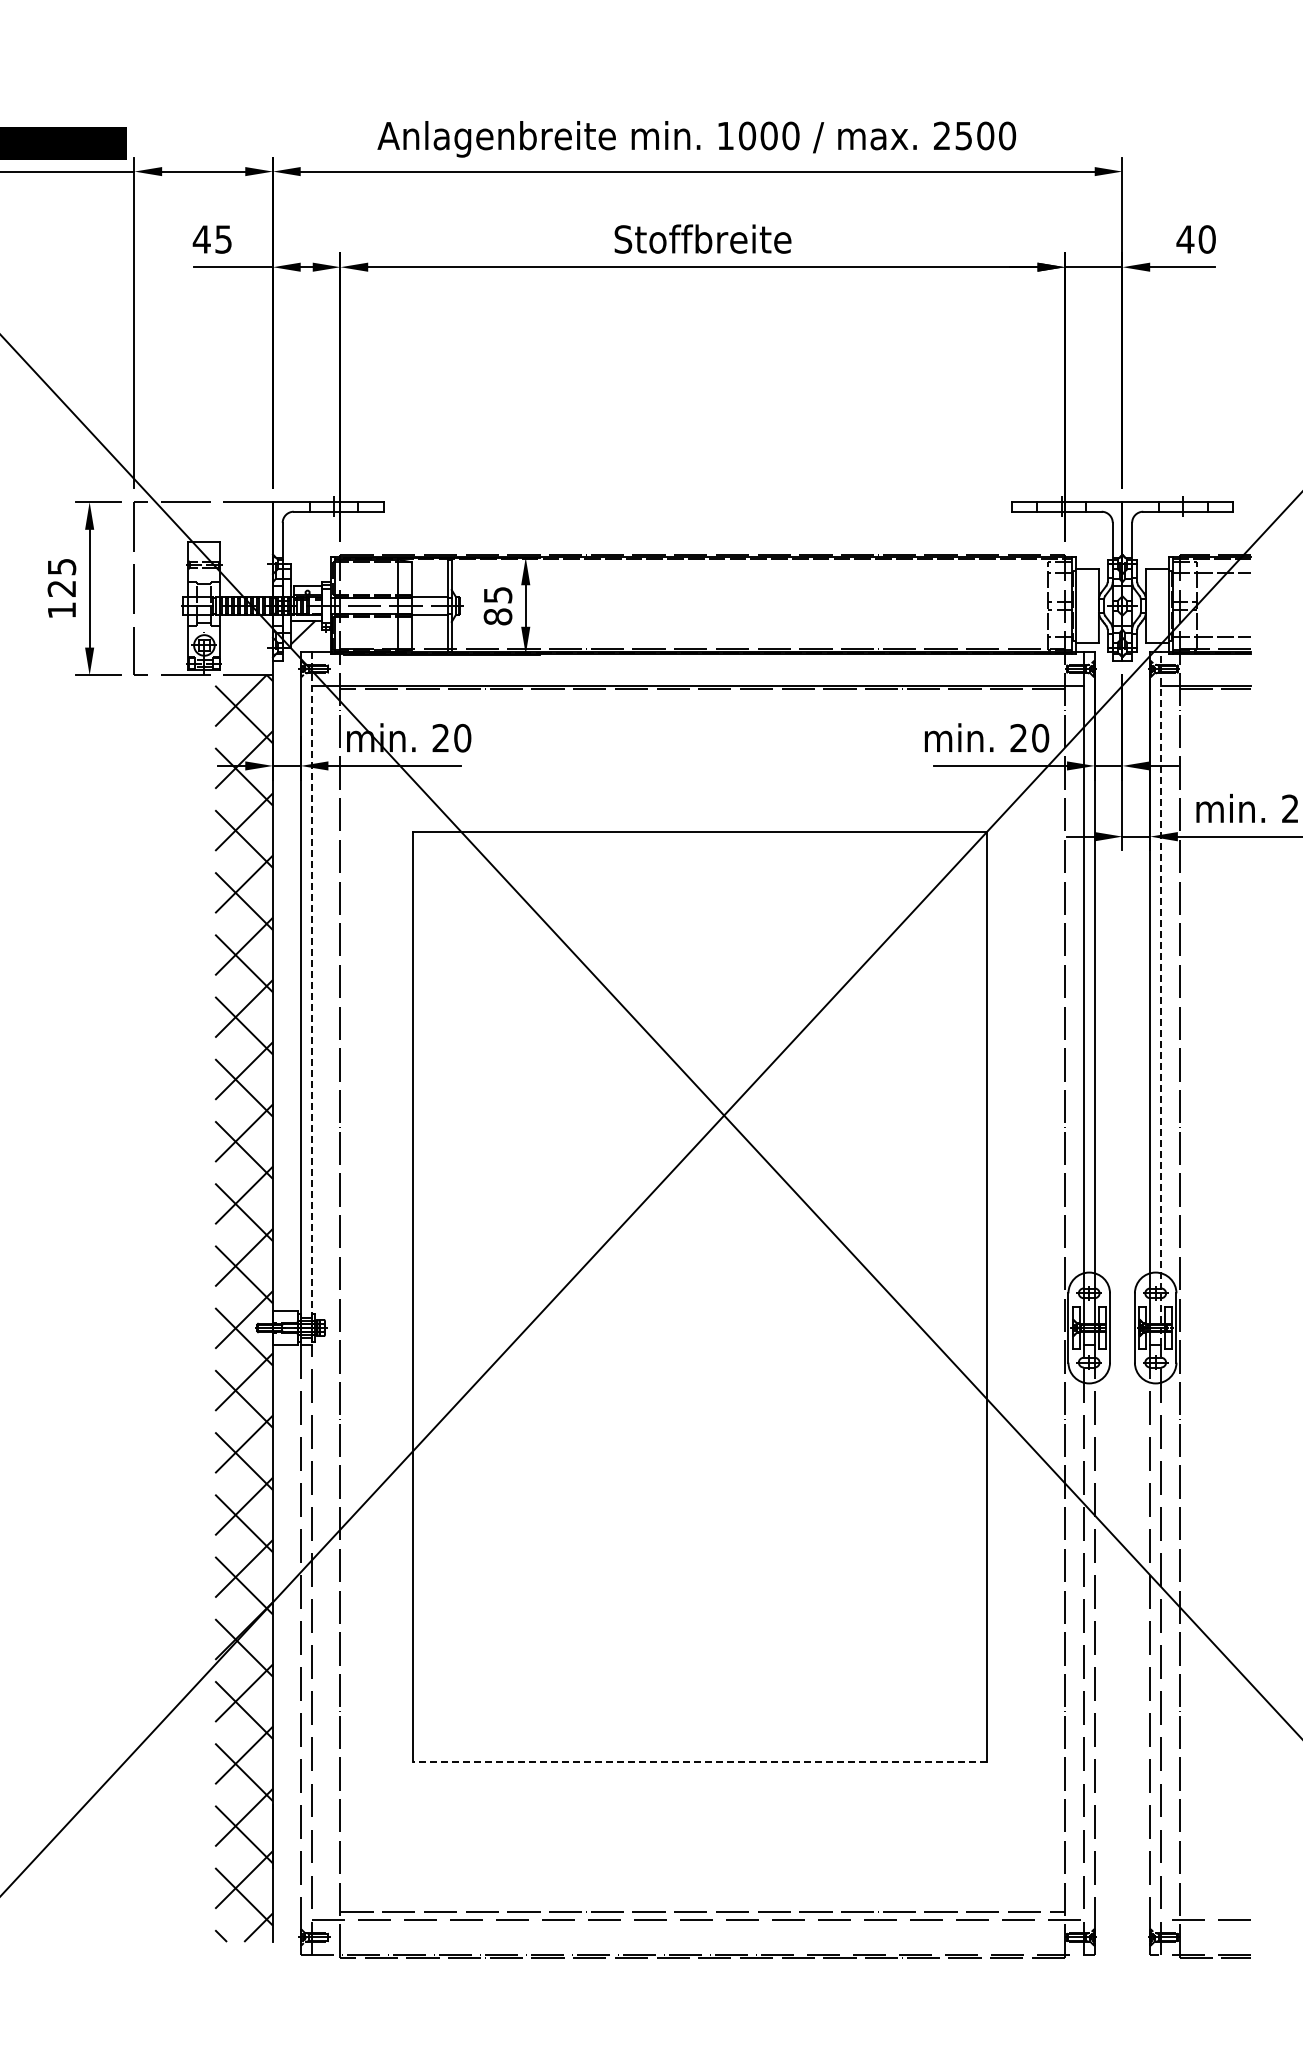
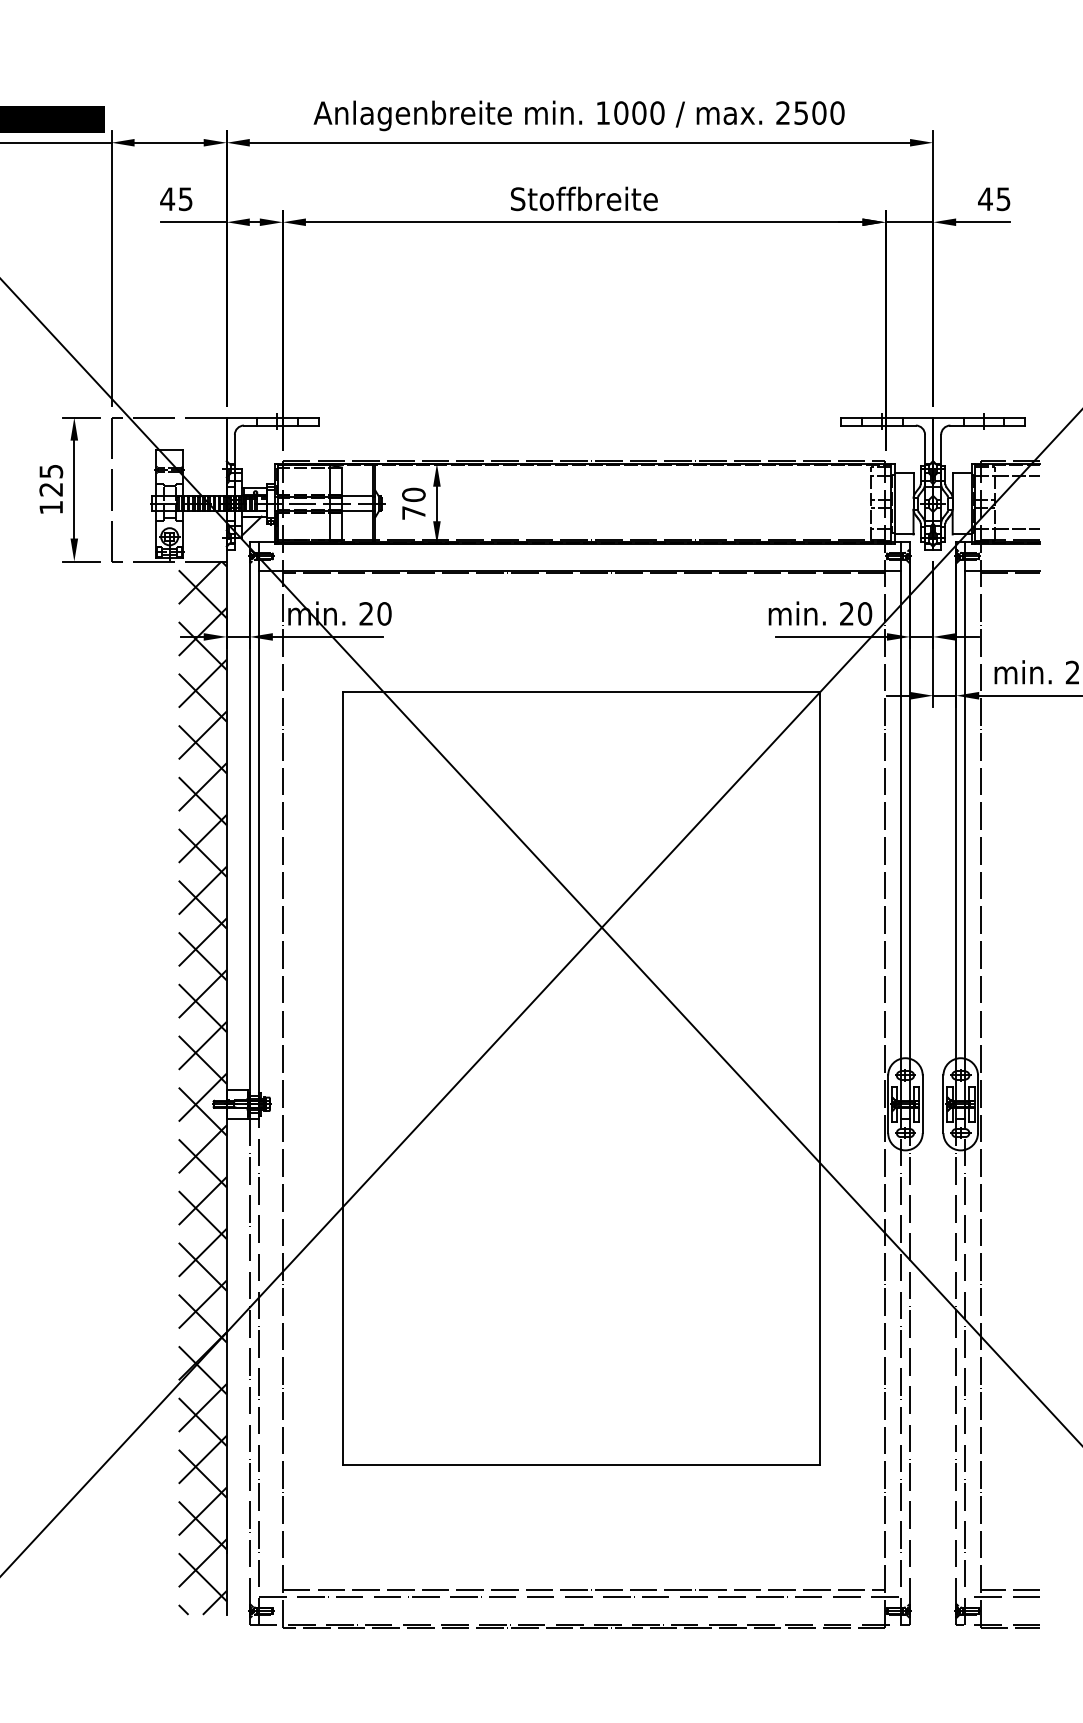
text: (1206, 239) -> (1002, 199), 40 -> 45
text: (497, 605) -> (413, 503), 85 -> 70
line: (311, 998) -> (258, 830), dashed -> solid
line: (1161, 998) -> (965, 830), dashed -> solid
line: (699, 1761) -> (581, 1464), dashed -> solid
line: (1215, 1912) -> (1010, 1590), added

